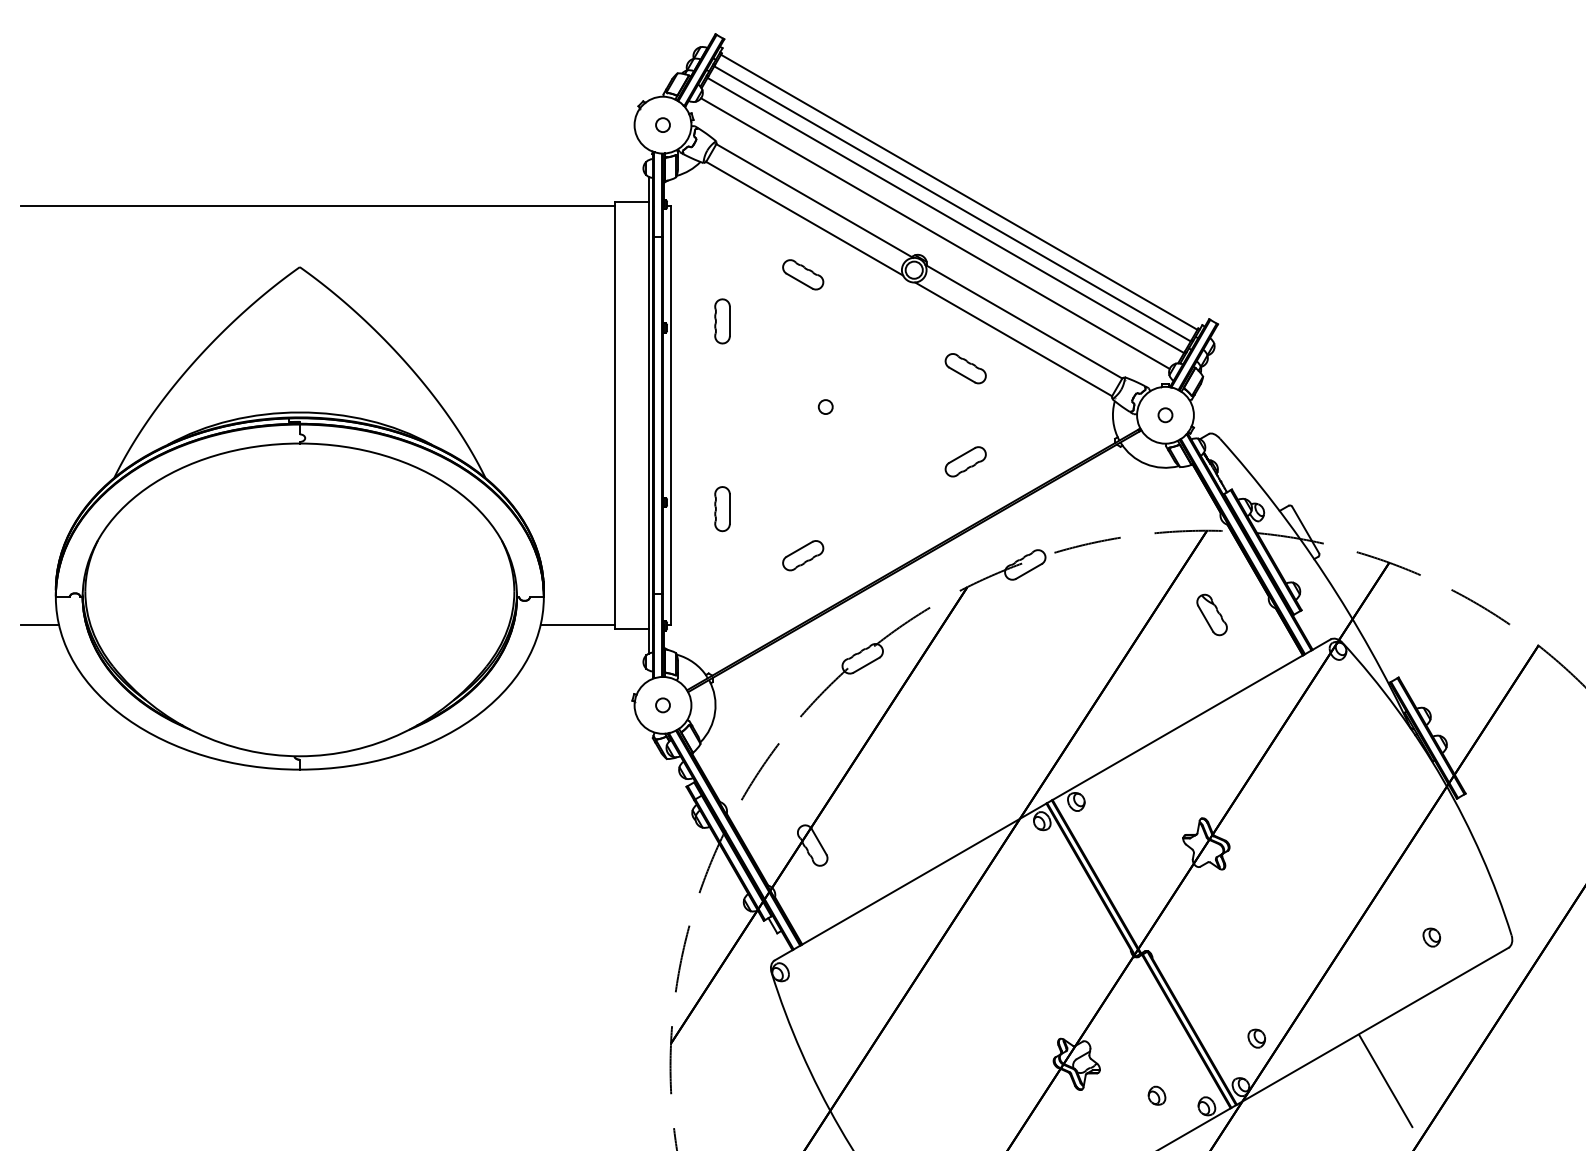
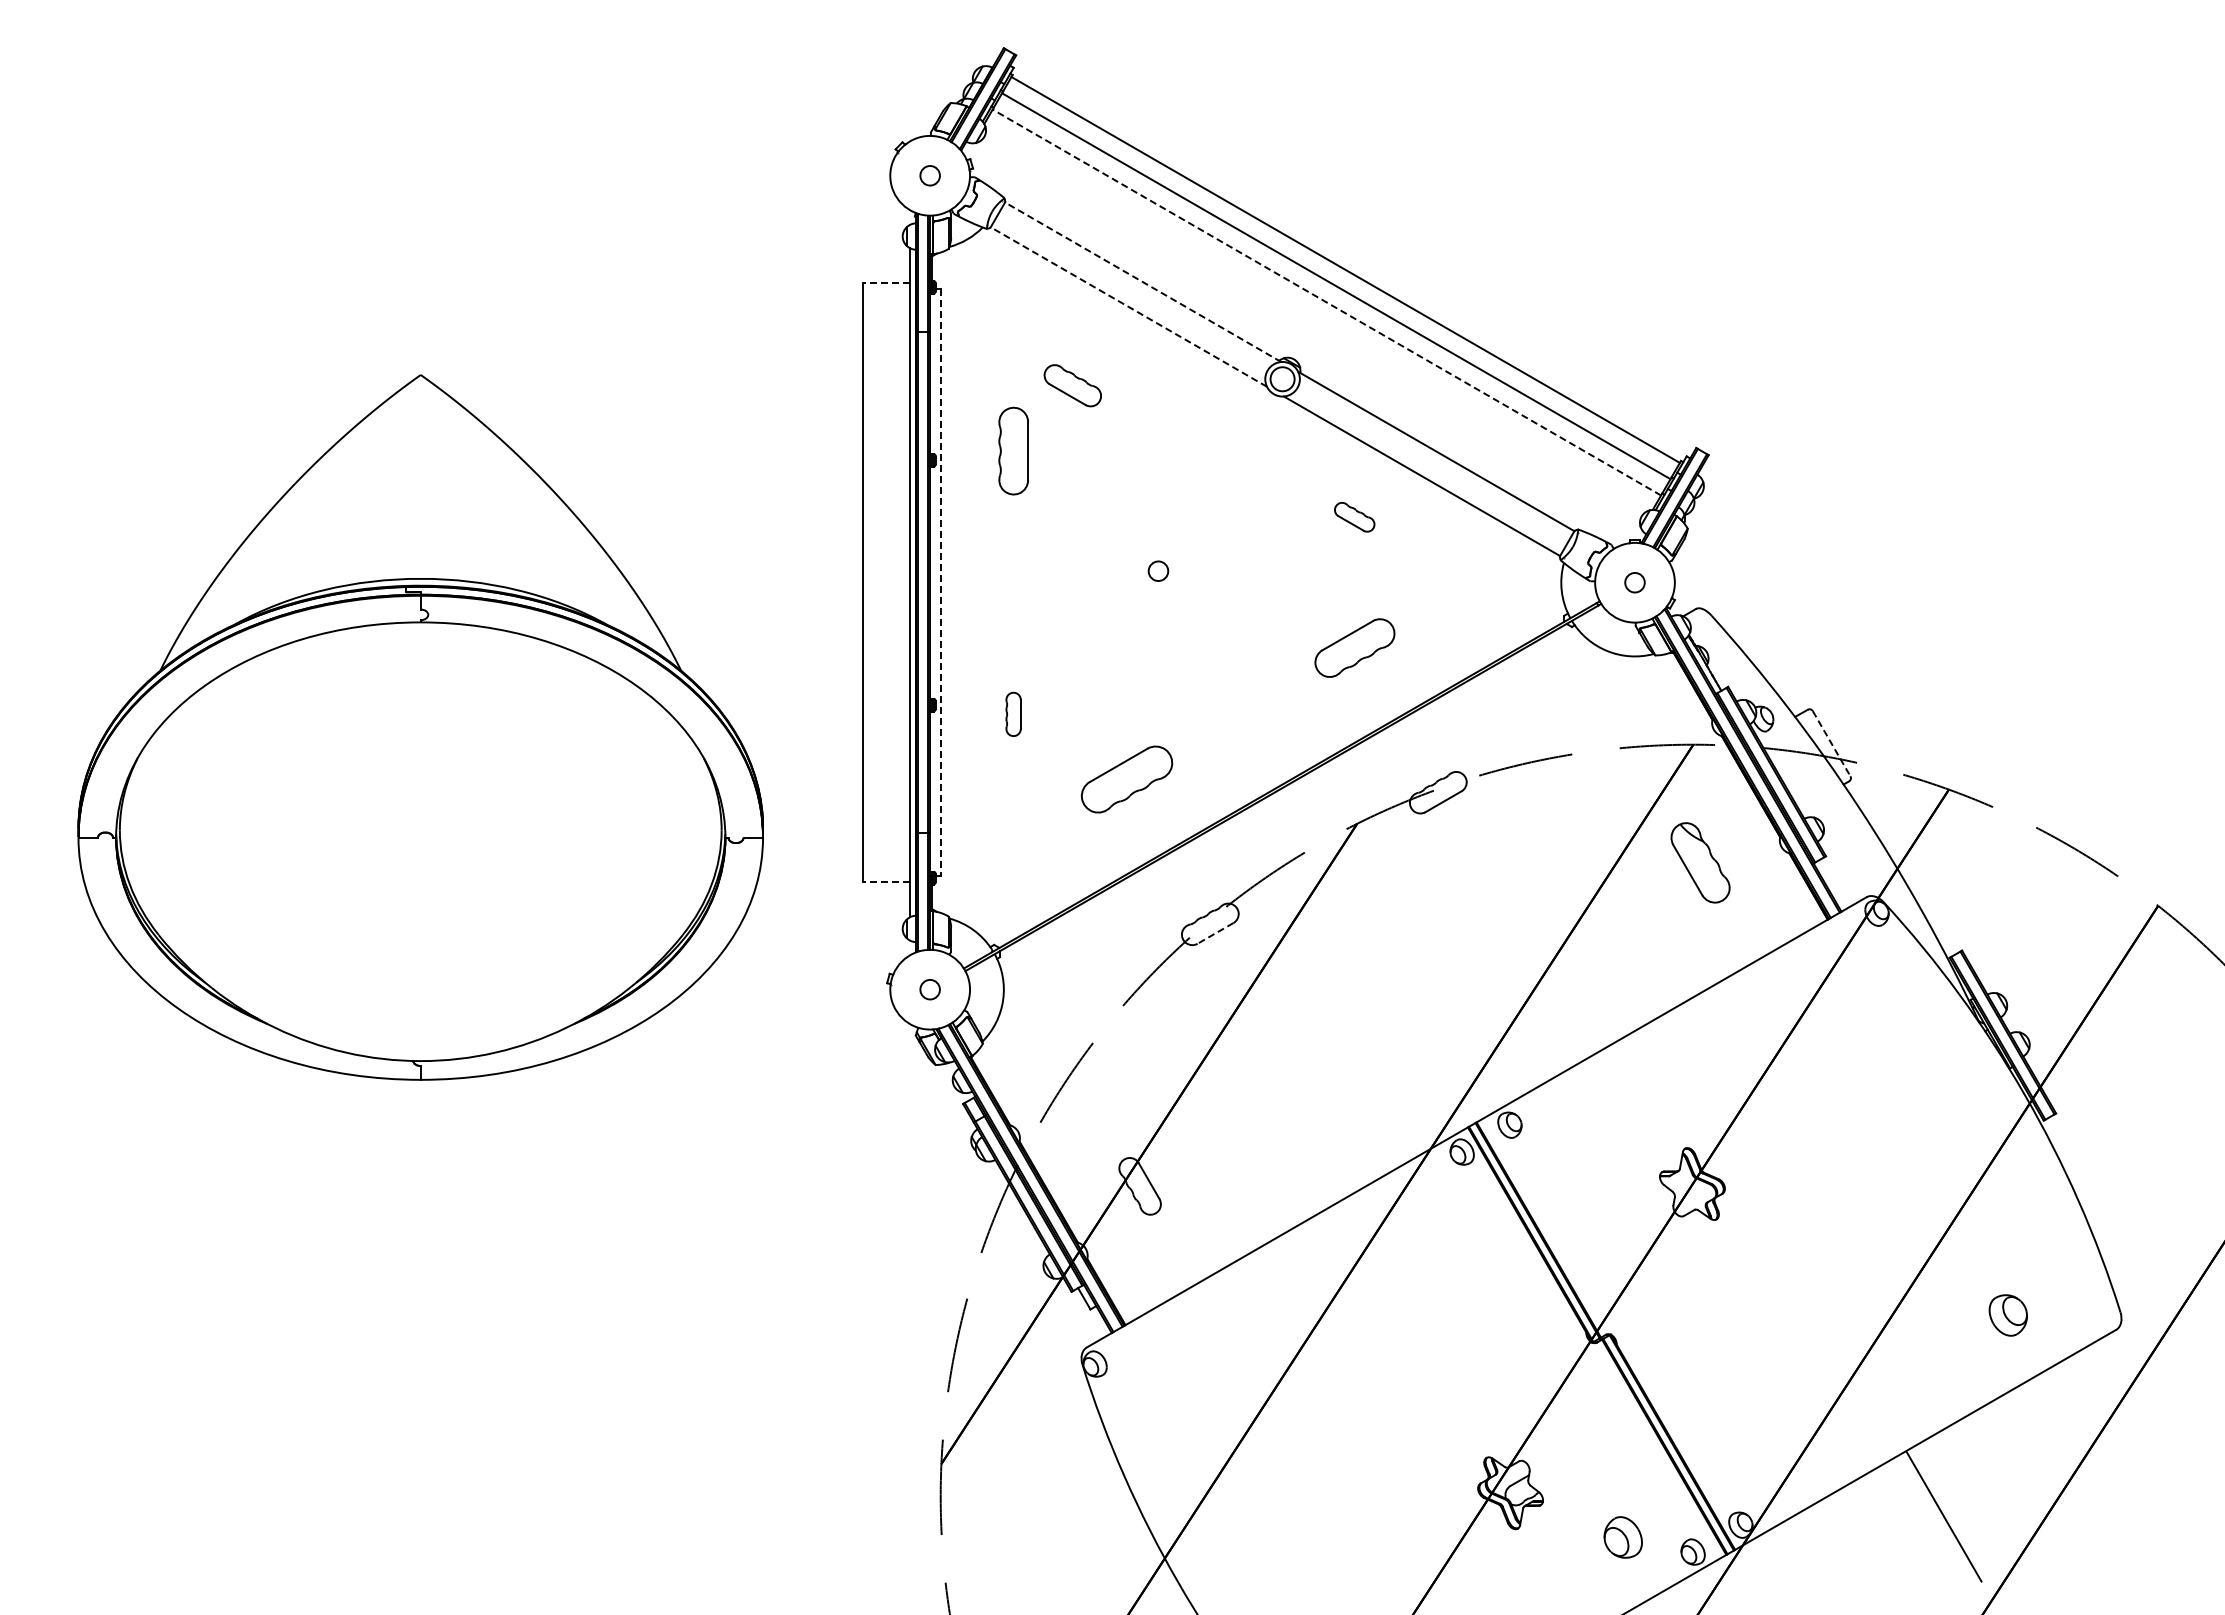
line: (631, 201) -> (886, 283), solid -> dashed
line: (814, 201) -> (1142, 282), solid -> dashed
line: (318, 205) -> (446, 288), removed
line: (945, 215) -> (1326, 302), solid -> dashed
line: (804, 218) -> (1128, 306), solid -> dashed
line: (934, 233) -> (1311, 327), removed
part: (802, 274) -> (1072, 385), moved
part: (722, 320) -> (1013, 450), size x1.4
part: (965, 368) -> (1354, 516), size x0.7
line: (671, 415) -> (941, 582), solid -> dashed
part: (965, 461) -> (1354, 647), size x1.4
part: (722, 509) -> (1013, 714), size x0.7
line: (1305, 529) -> (1831, 743), solid -> dashed
part: (802, 555) -> (1126, 779), size x1.6
part: (1211, 614) -> (1699, 862), size x1.4
line: (39, 624) -> (55, 876), removed
line: (577, 624) -> (810, 876), removed
line: (631, 628) -> (886, 882), solid -> dashed
line: (866, 665) -> (1215, 933), solid -> dashed
part: (1431, 937) -> (2008, 1315), size x1.6
part: (1256, 1038) -> (1762, 1456), removed
part: (1156, 1095) -> (1622, 1536), size x1.6

